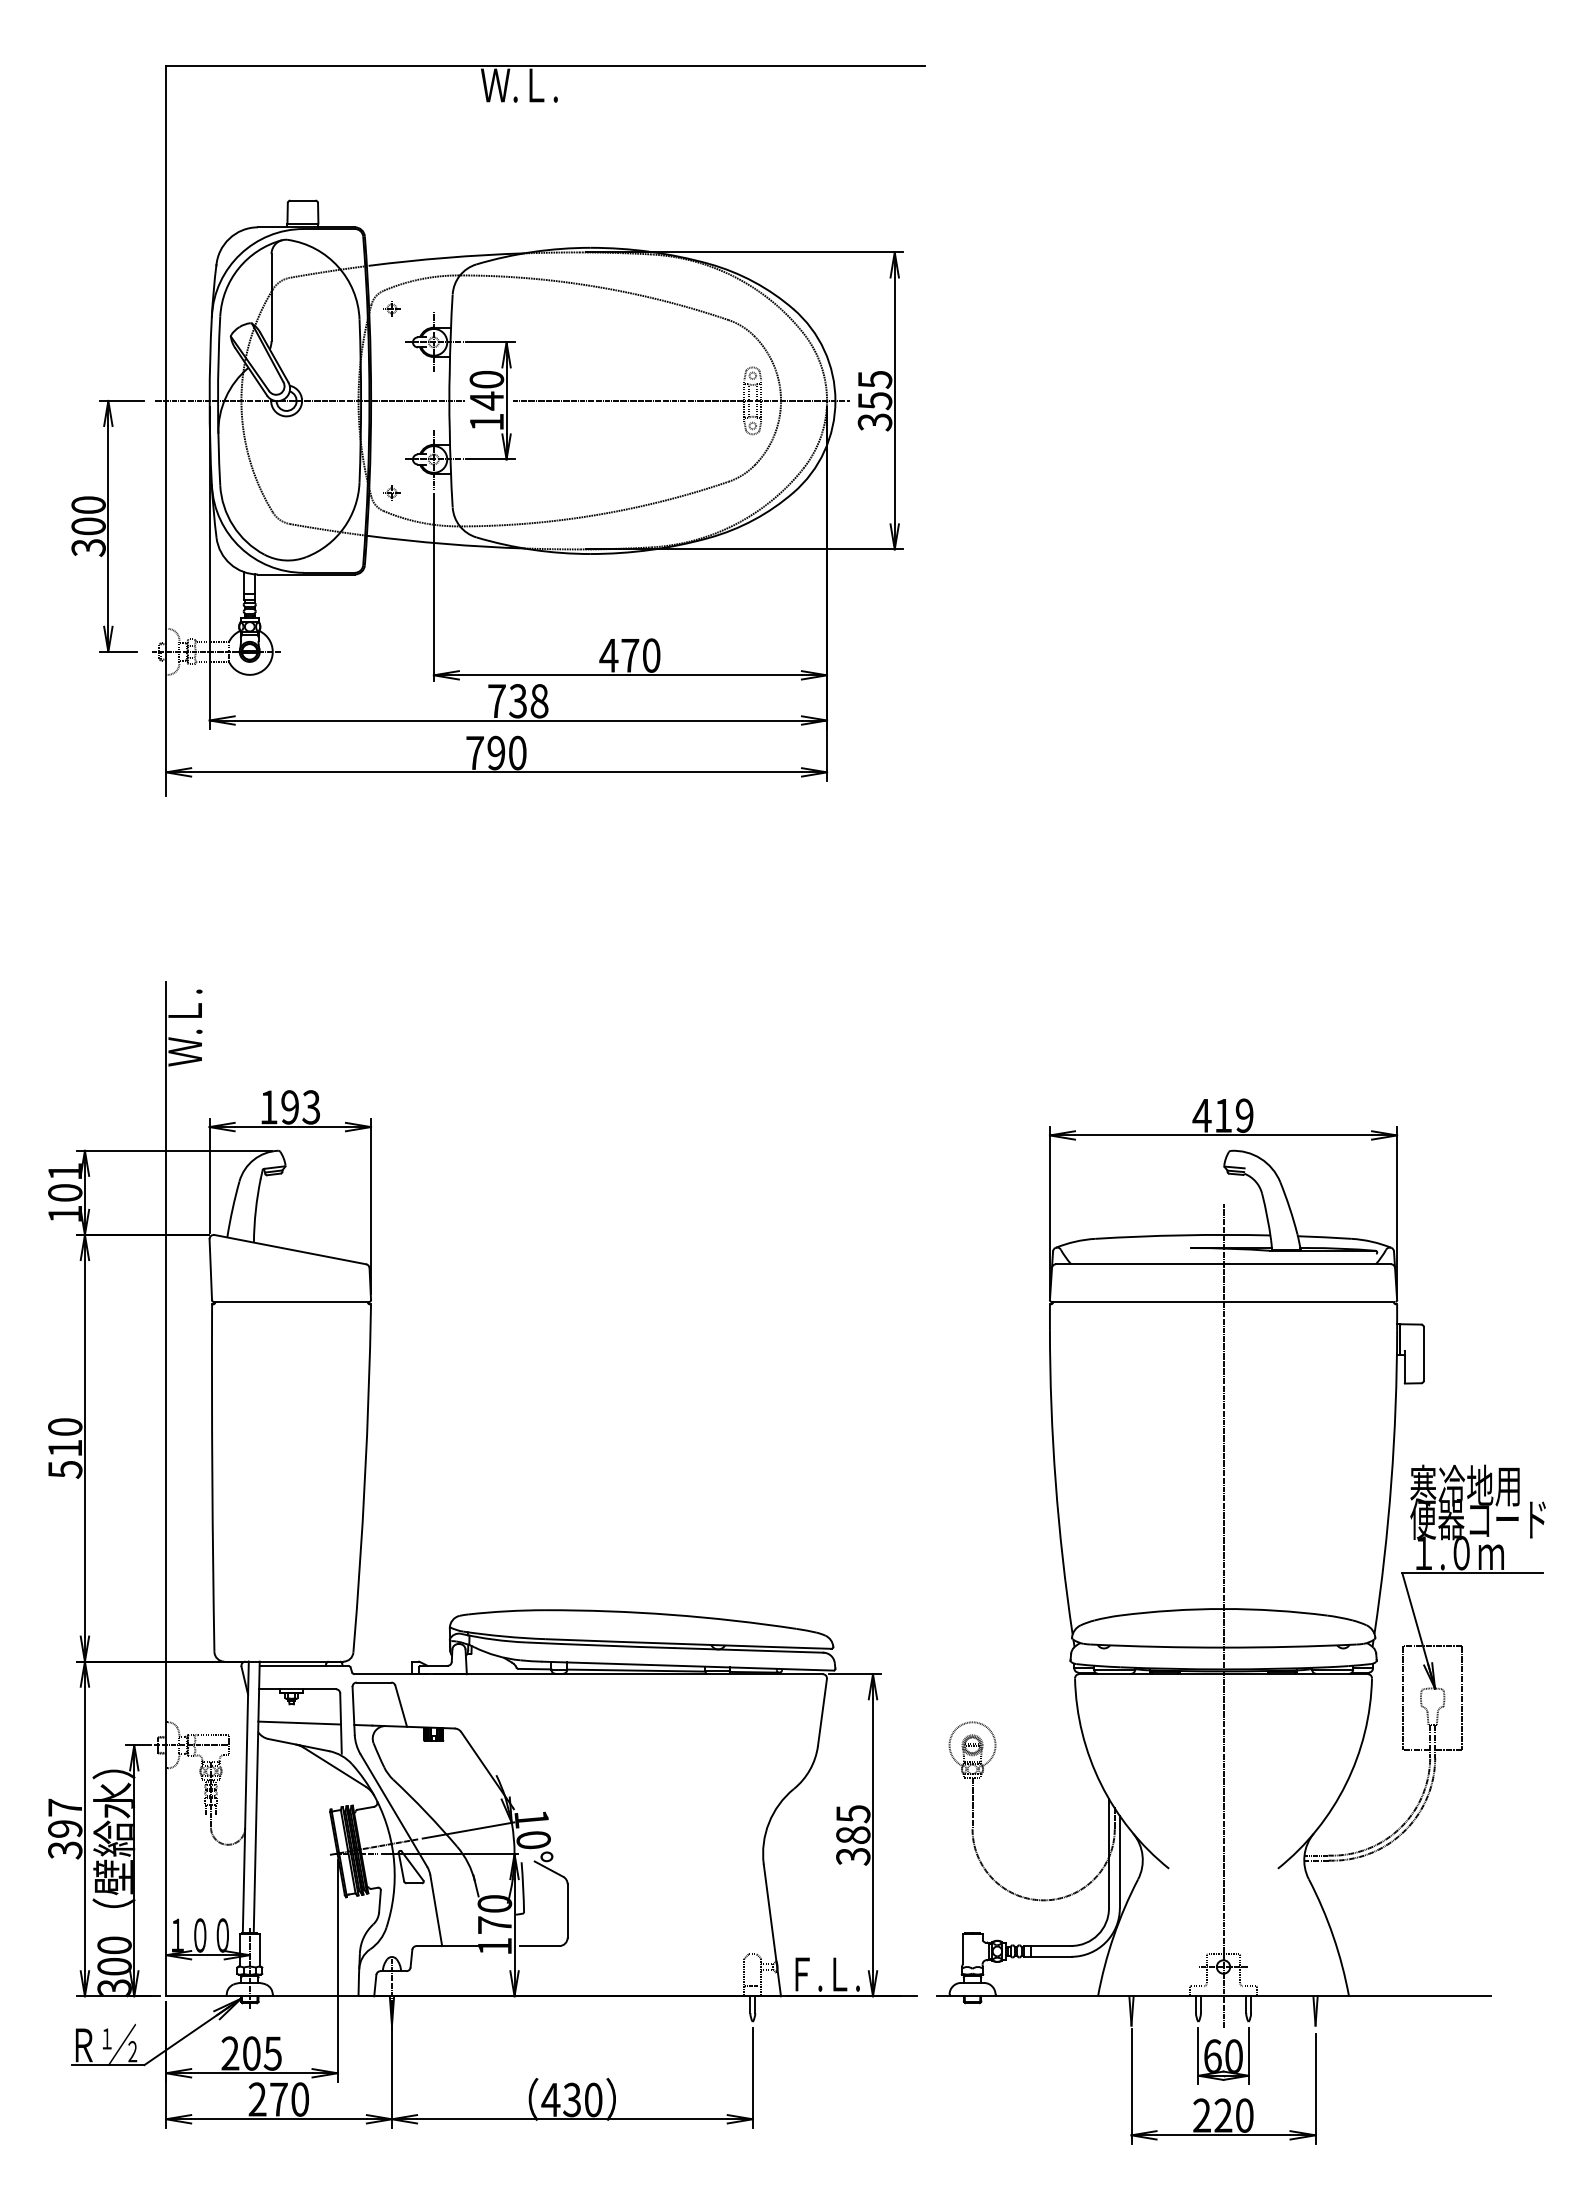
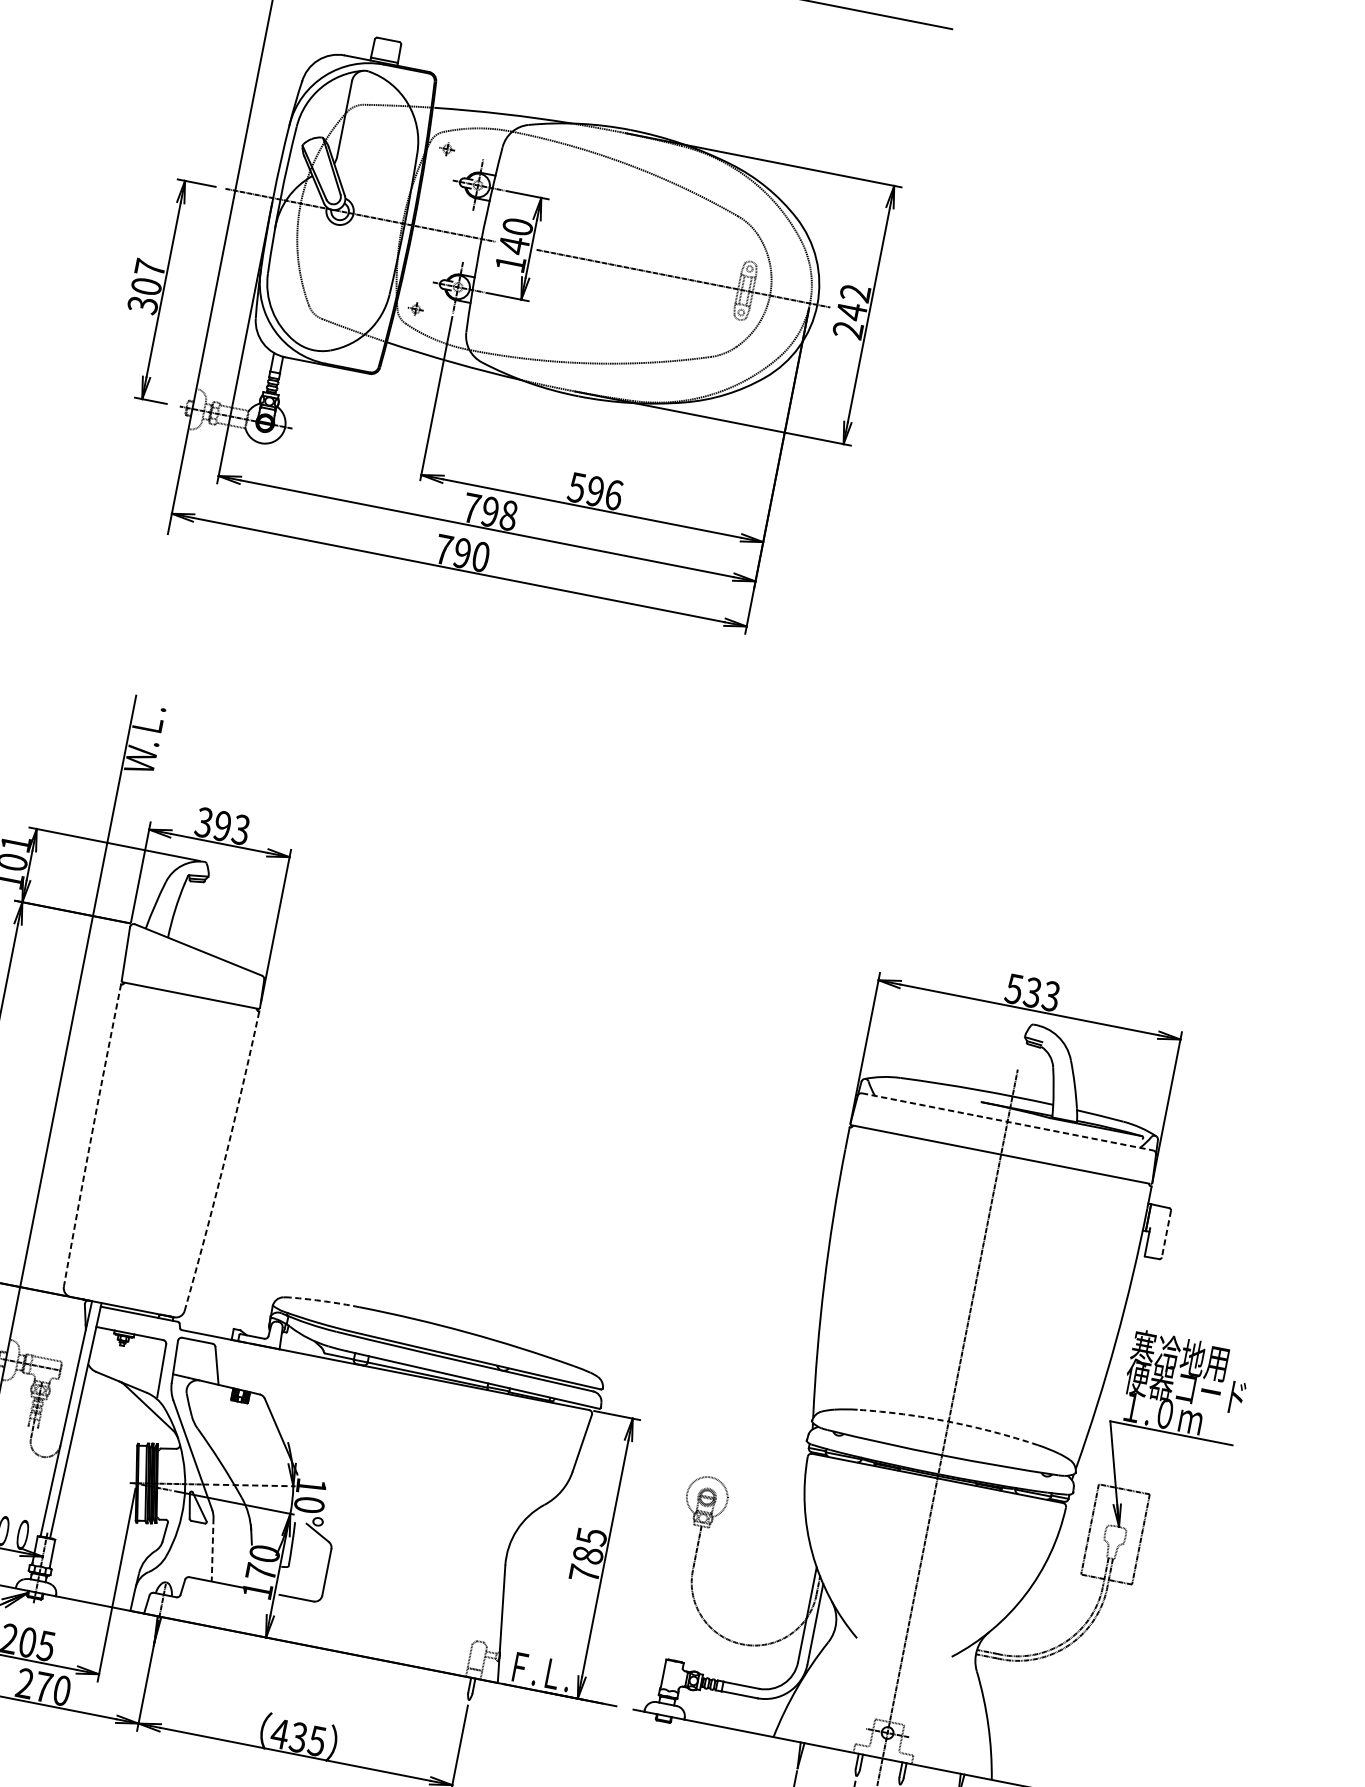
text: (874, 401) -> (851, 312), 355 -> 242
text: (88, 504) -> (150, 267), 300 -> 307
text: (629, 655) -> (594, 491), 470 -> 596
text: (517, 701) -> (489, 512), 738 -> 798
text: (268, 1107) -> (203, 822), 193 -> 393
text: (1222, 1115) -> (1032, 992), 419 -> 533
line: (1224, 1264) -> (1008, 1122), solid -> dashed
line: (1423, 1353) -> (1166, 1233), solid -> dashed
arc: (212, 1478) -> (91, 1135), solid -> dashed
arc: (365, 1478) -> (224, 1161), solid -> dashed
arc: (1223, 1609) -> (948, 1422), solid -> dashed
arc: (506, 1611) -> (324, 1301), solid -> dashed
line: (299, 1722) -> (125, 1362), removed
line: (468, 1830) -> (254, 1485), solid -> dashed
text: (853, 1856) -> (584, 1573), 385 -> 785
line: (436, 1910) -> (212, 1549), solid -> dashed
text: (593, 2099) -> (317, 1740), 430 -> 435

